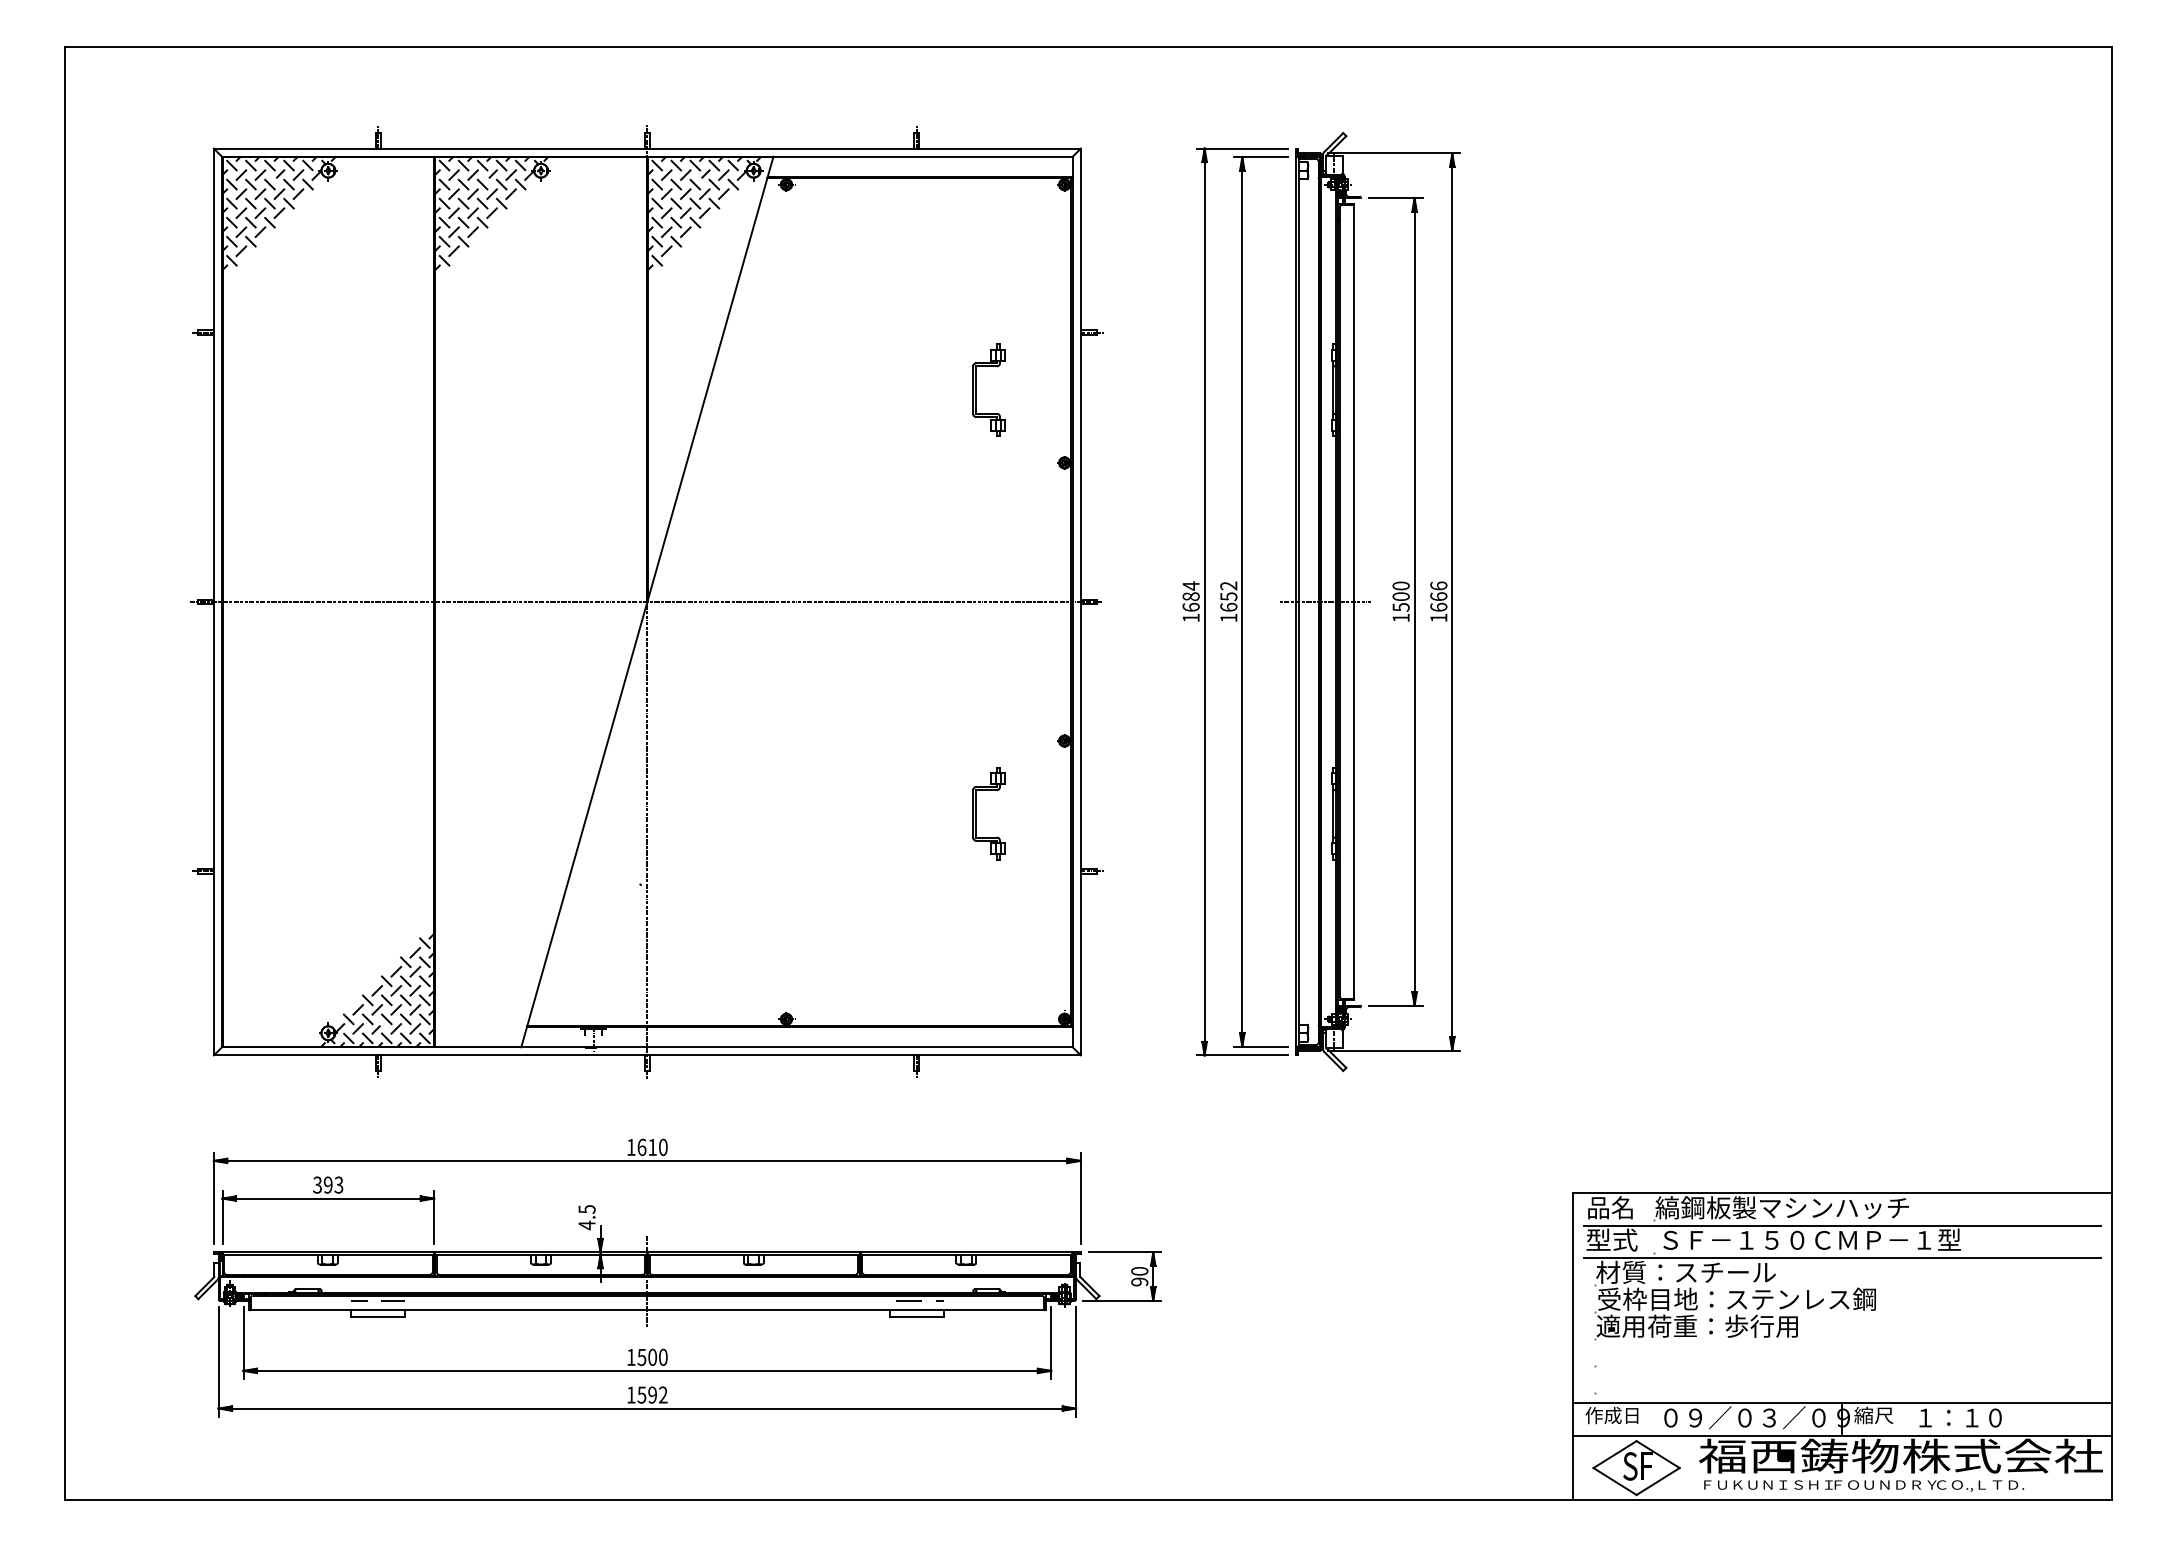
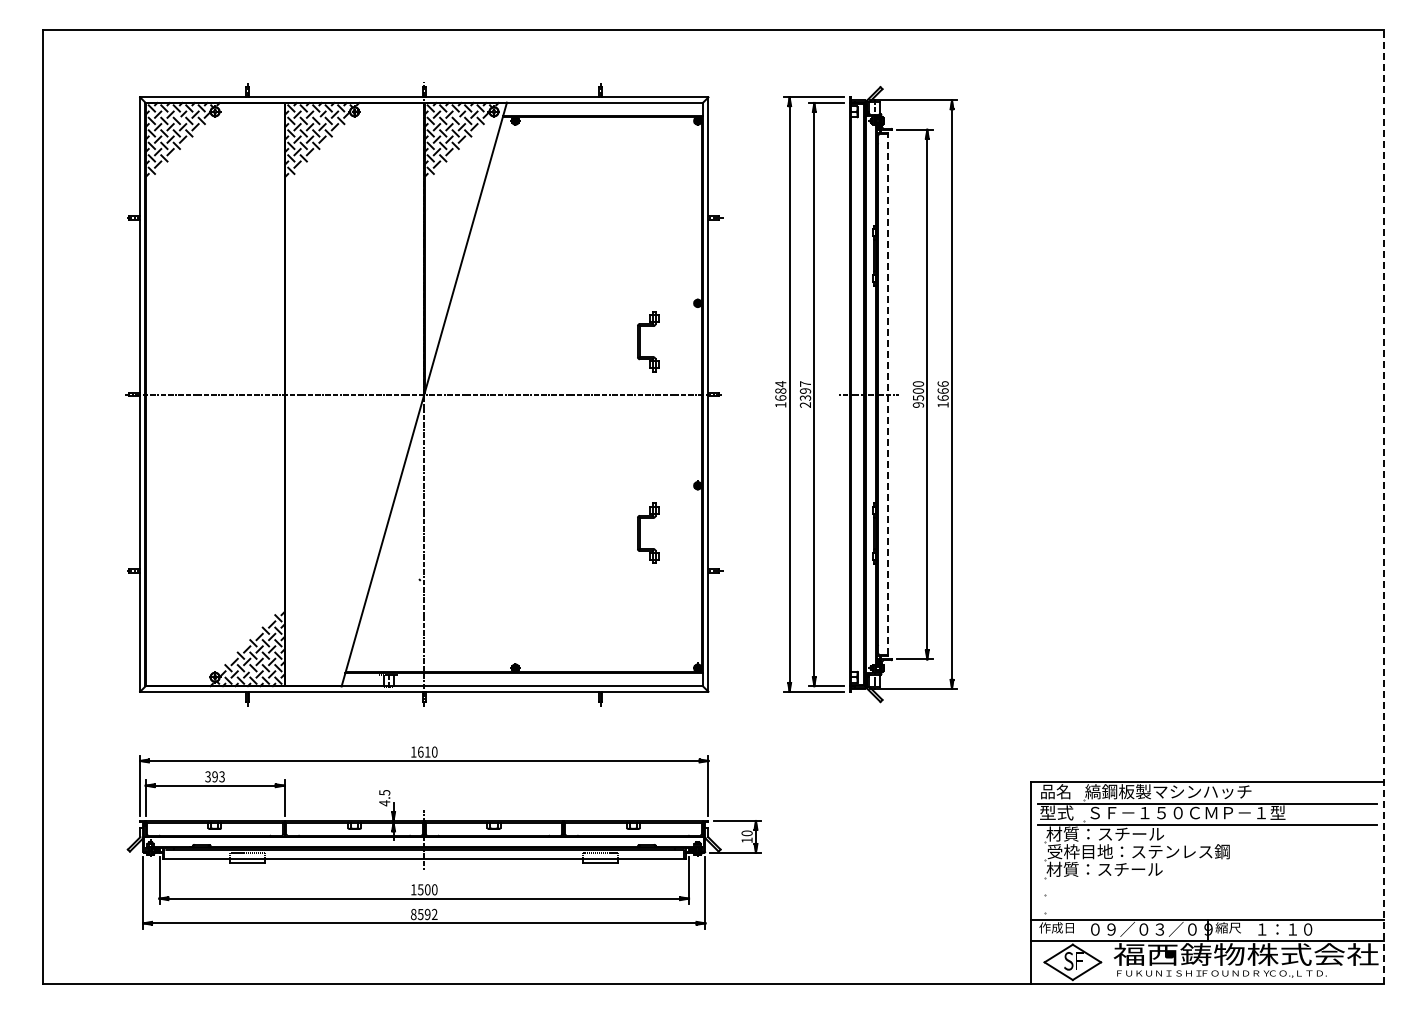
part: (977, 389) -> (640, 341), moved
text: (1228, 601) -> (805, 394), 1652 -> 2397
line: (1353, 601) -> (887, 394), solid -> dashed
text: (1401, 617) -> (918, 404), 1500 -> 9500
line: (2111, 774) -> (1384, 507), solid -> dashed
text: (1138, 1282) -> (746, 840), 90 -> 10
text: (1697, 1324) -> (1112, 868), 適用荷重：歩行用 -> 材質：スチール
text: (630, 1395) -> (413, 914), 1592 -> 8592

